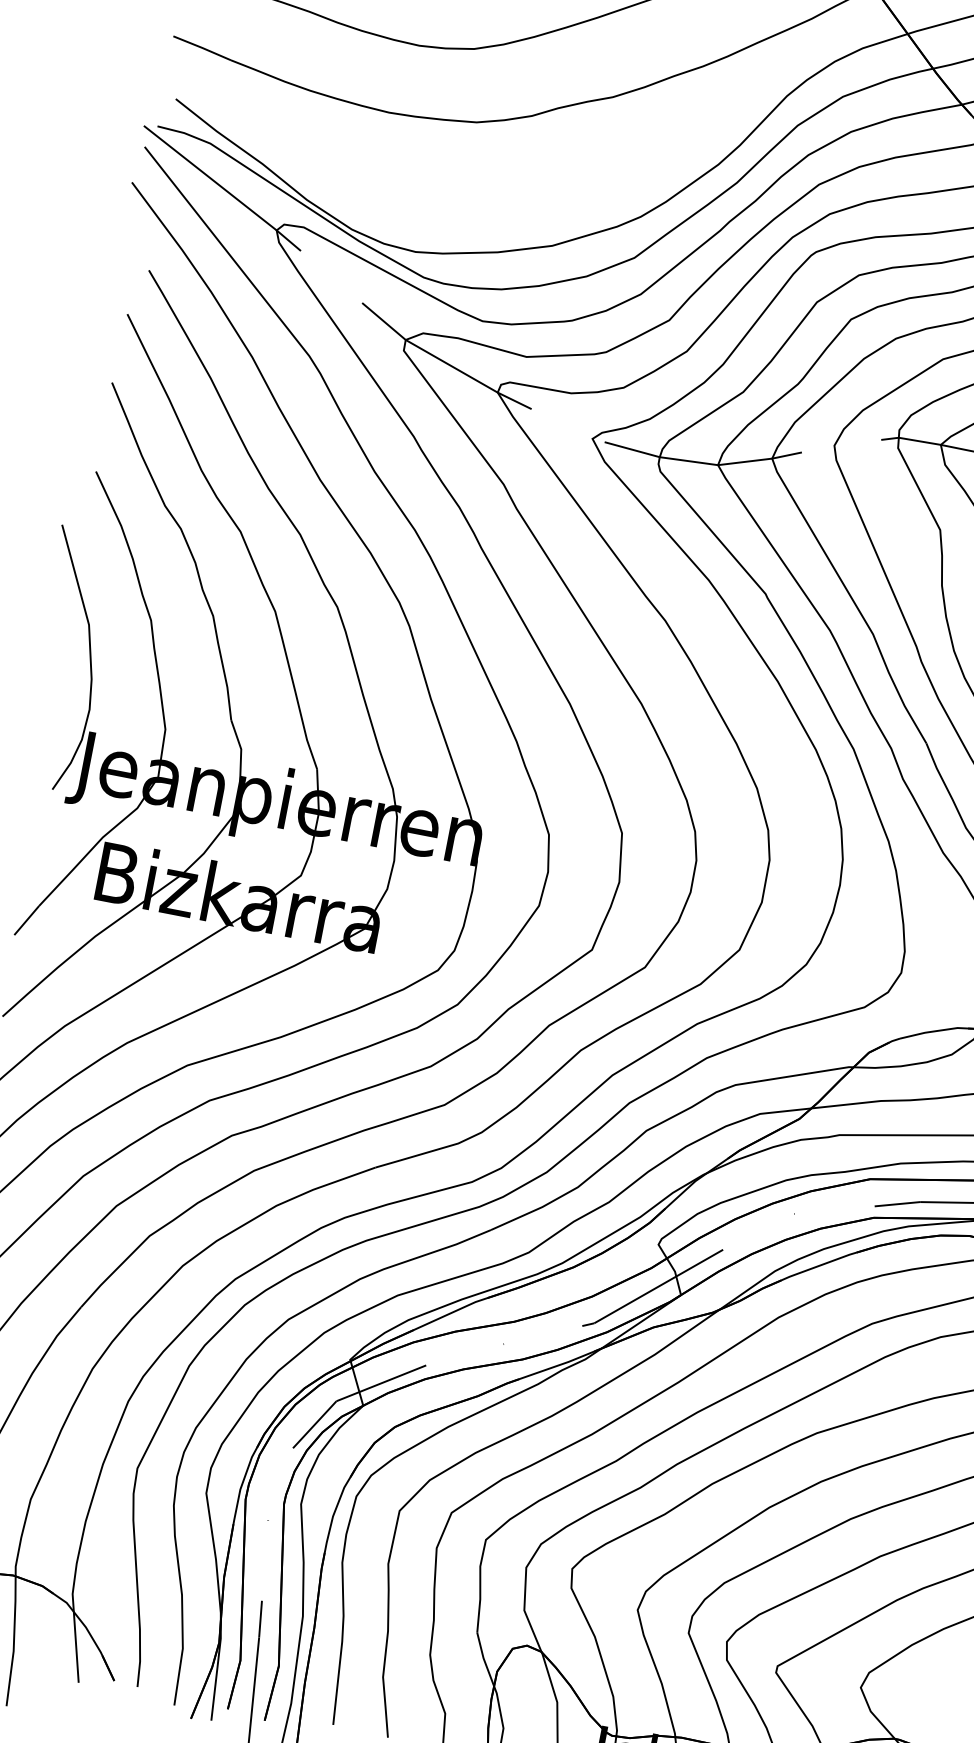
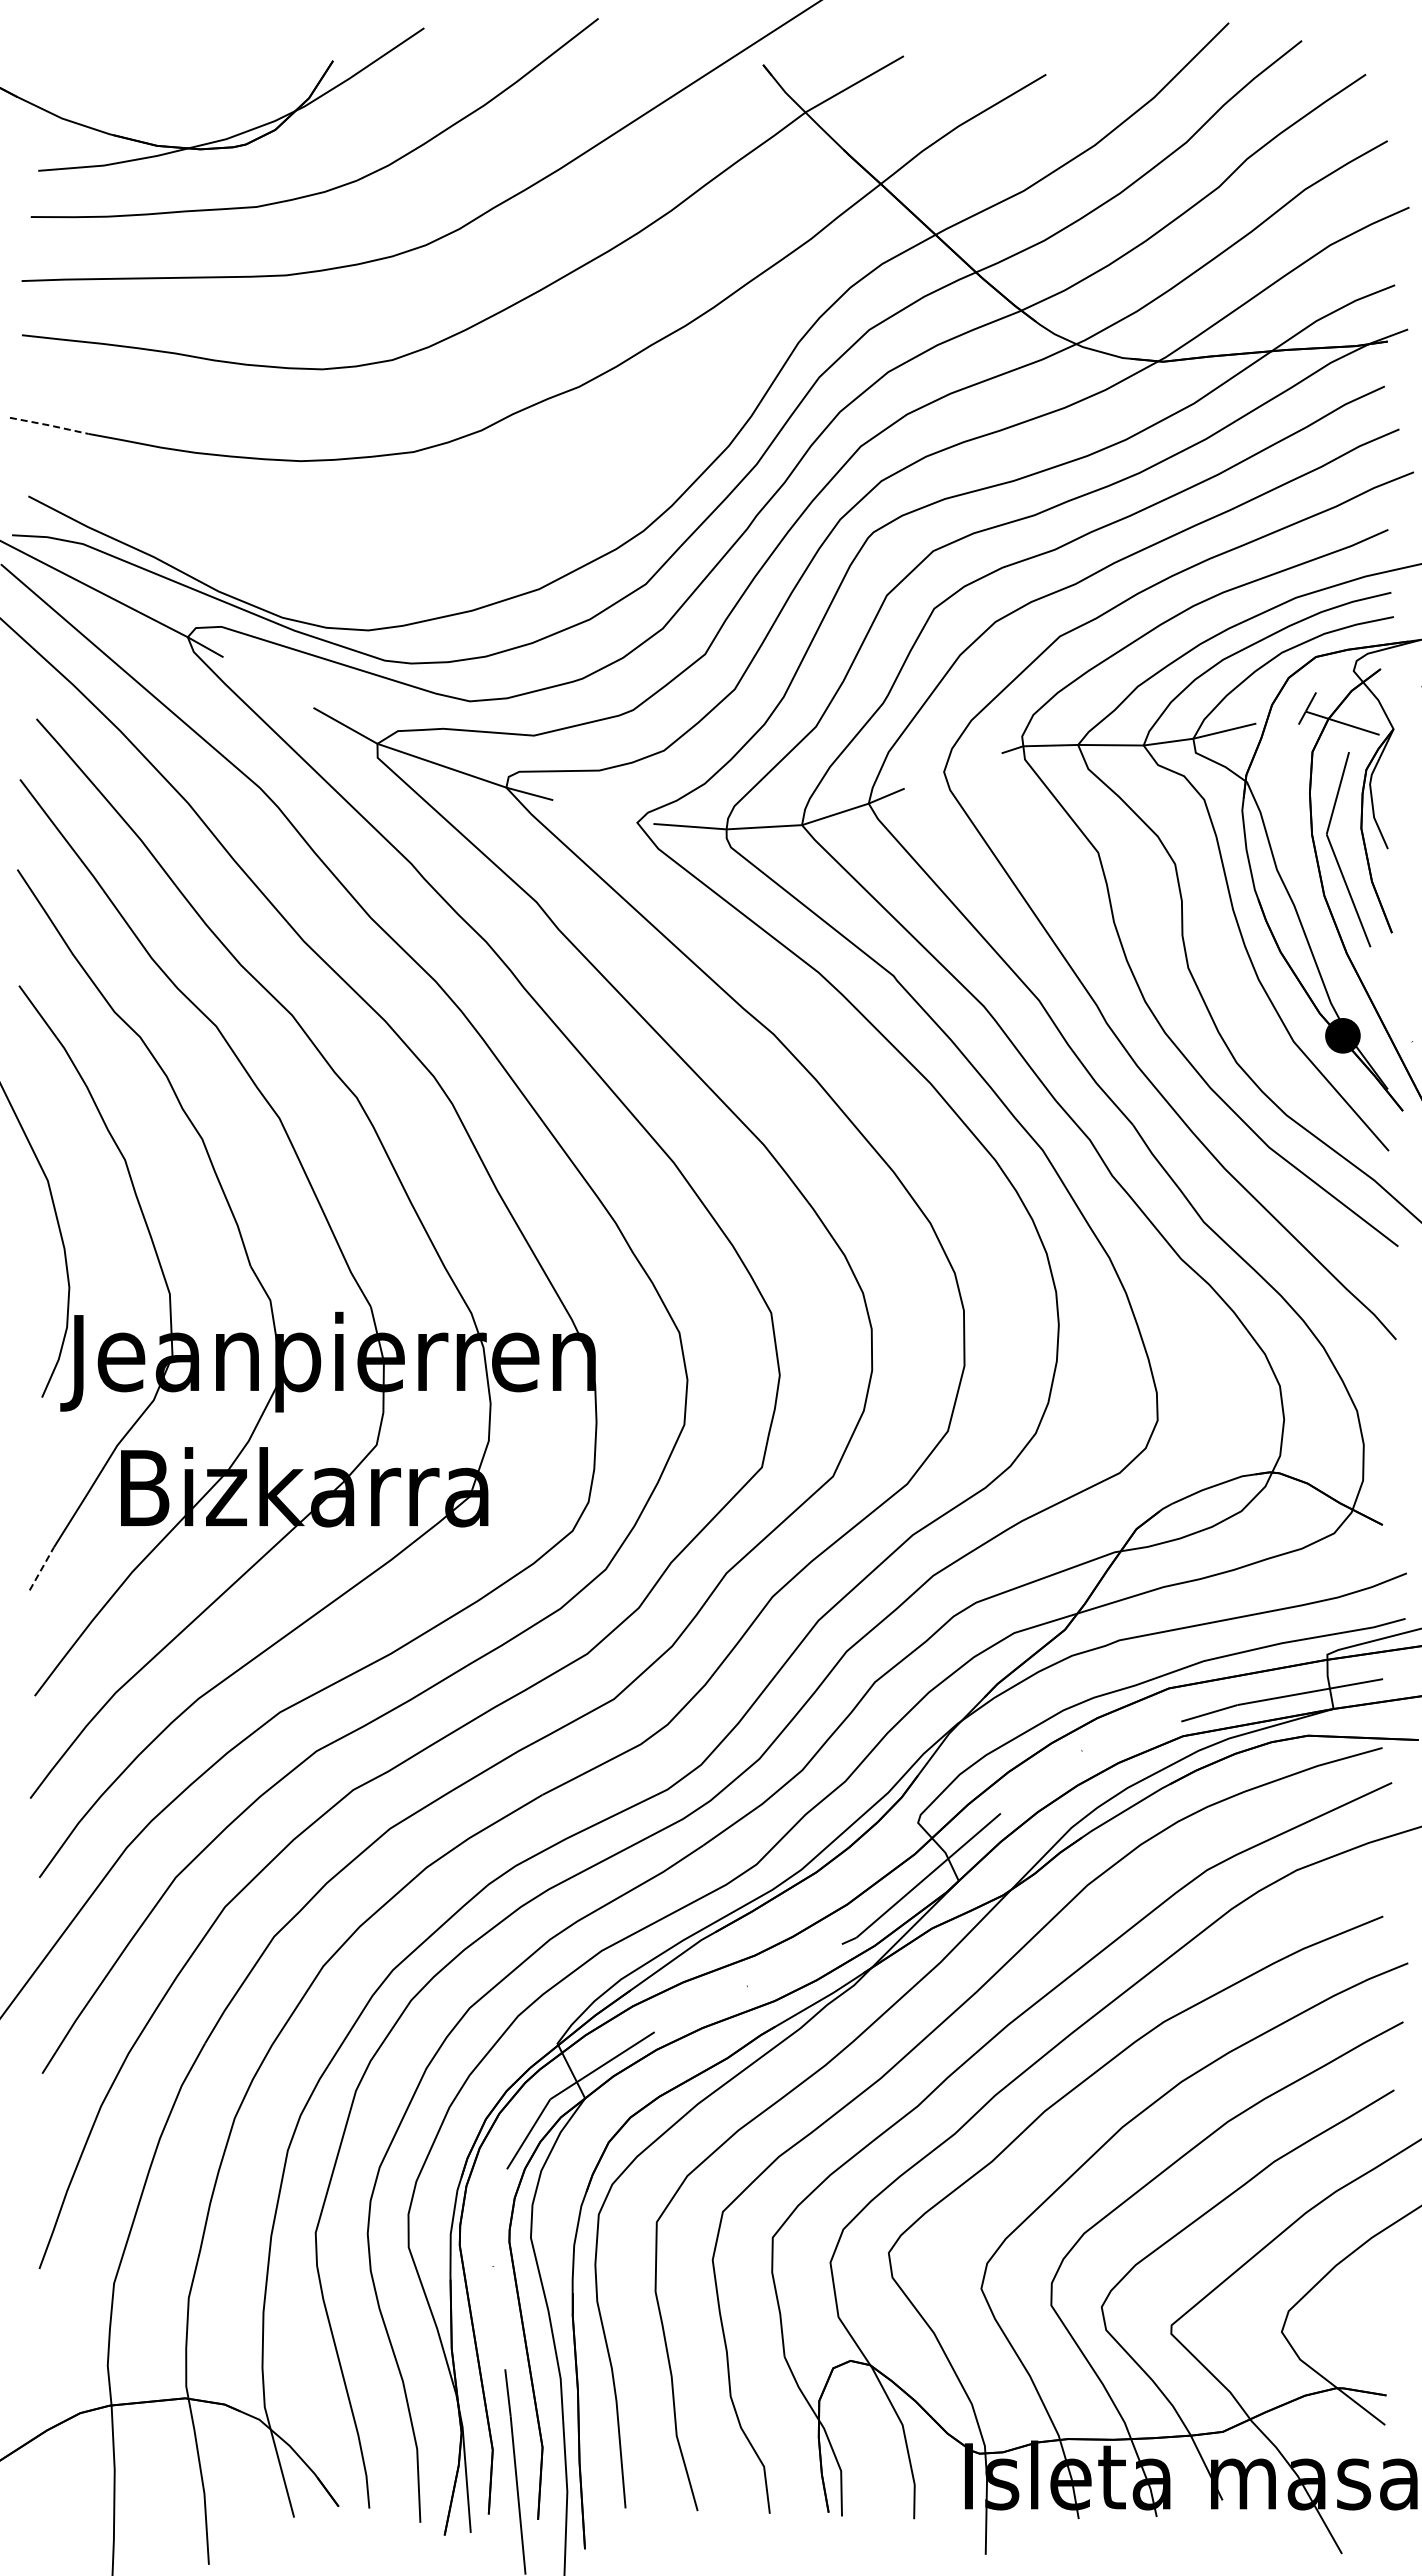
line: (202, 48) -> (49, 425), solid -> dashed
line: (26, 920) -> (41, 1568), solid -> dashed

